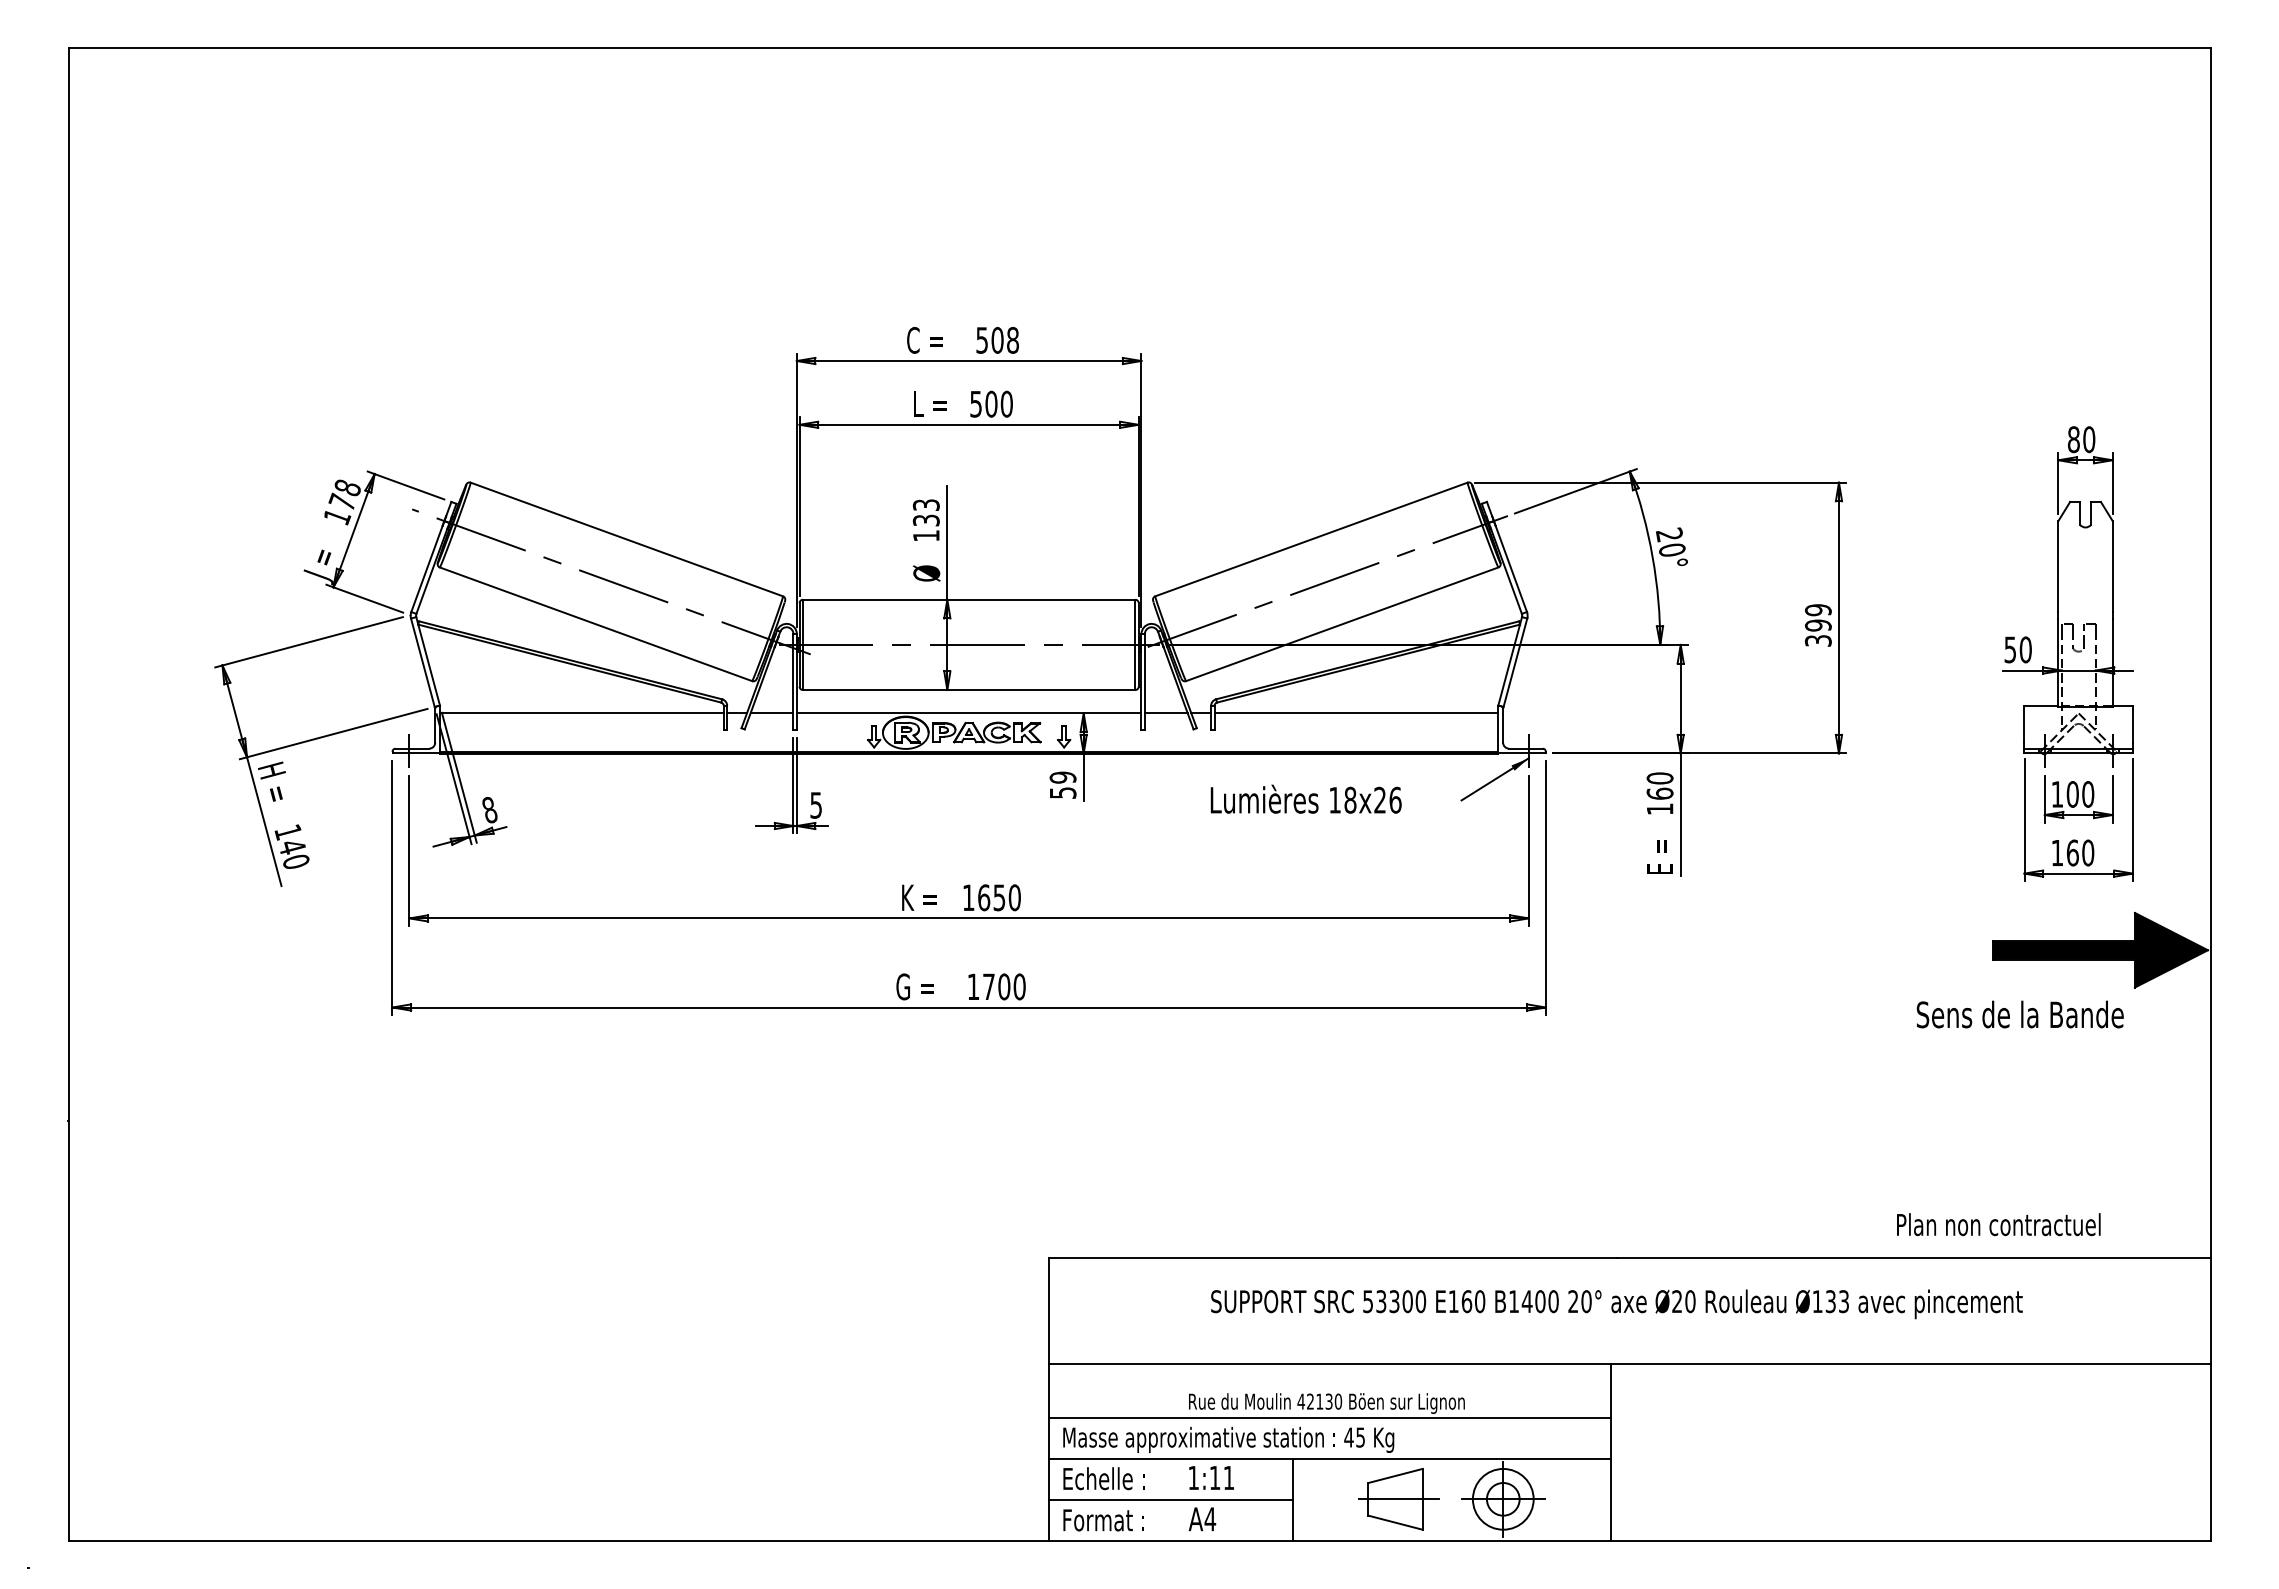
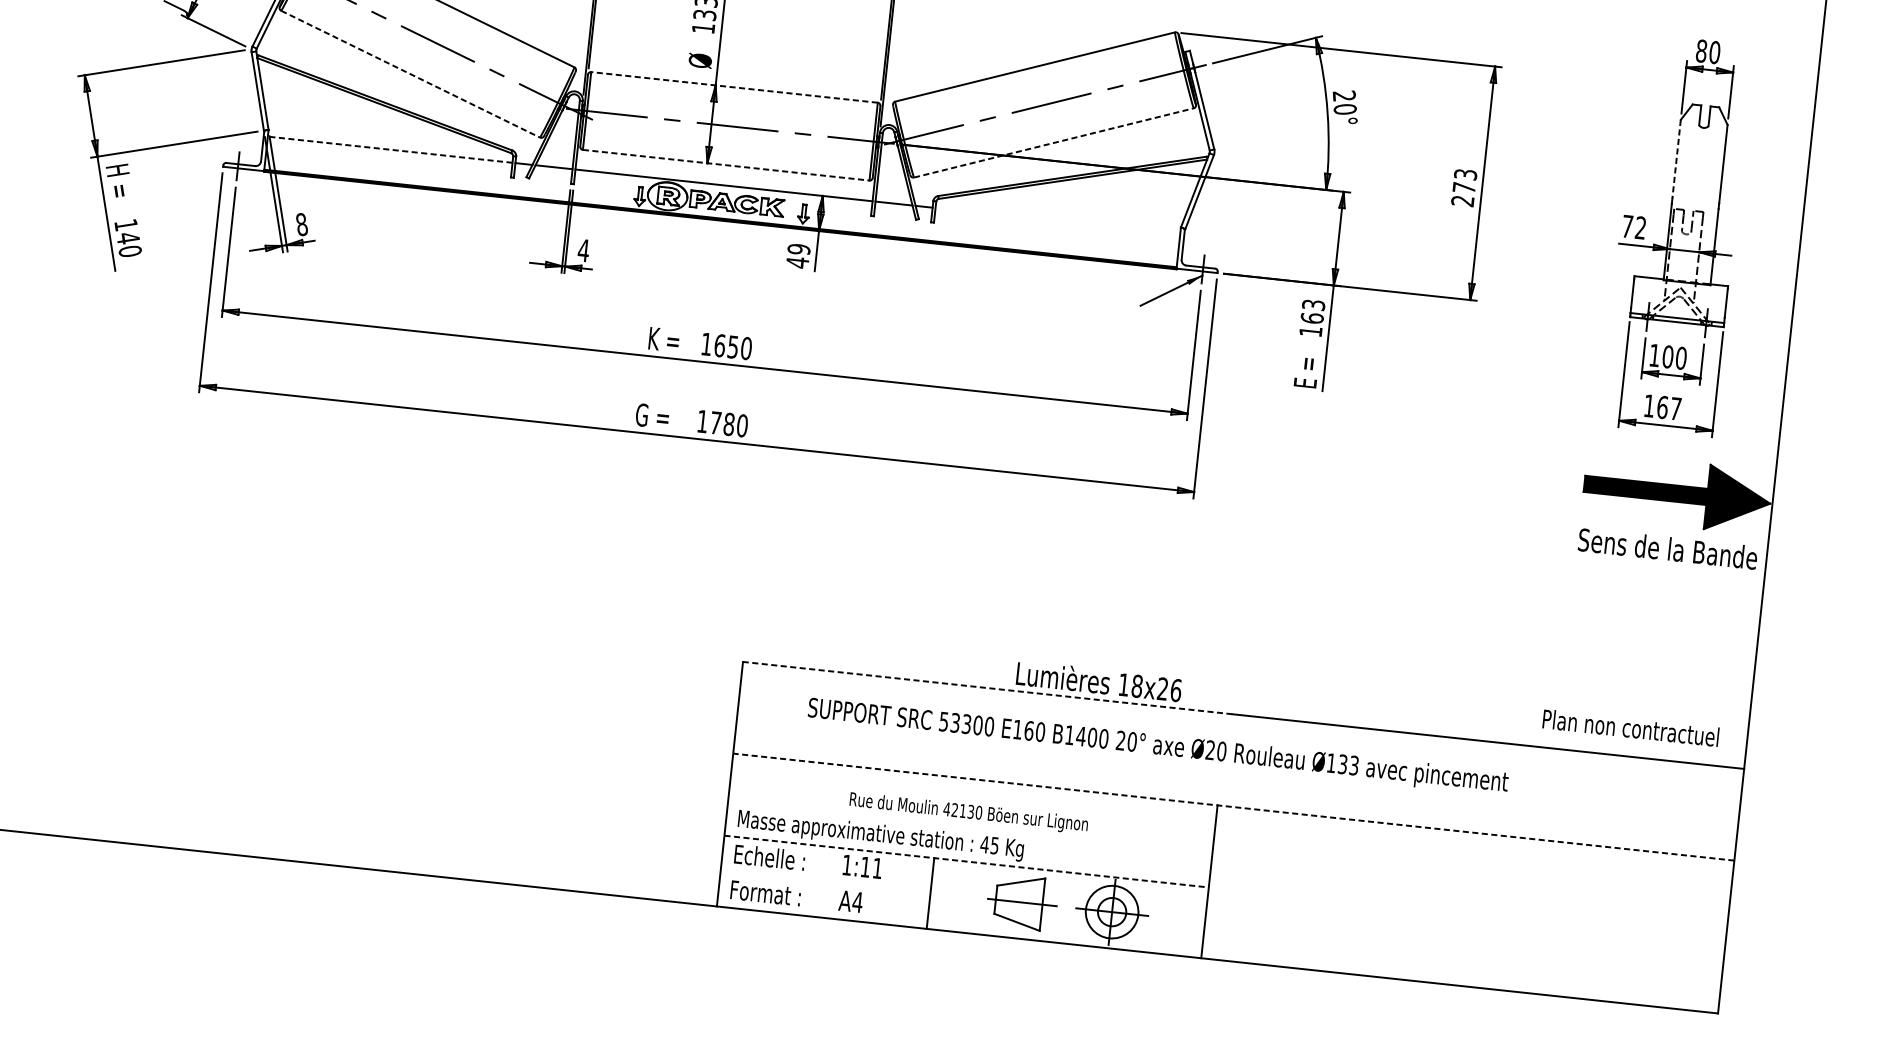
line: (2058, 567) -> (1676, 159), solid -> dashed
line: (968, 599) -> (733, 87), solid -> dashed
line: (596, 624) -> (410, 74), solid -> dashed
line: (1342, 624) -> (1054, 143), solid -> dashed
text: (1818, 625) -> (1464, 187), 399 -> 273
text: (2017, 649) -> (1633, 226), 50 -> 72
line: (969, 690) -> (726, 165), solid -> dashed
line: (581, 713) -> (389, 149), solid -> dashed
line: (1356, 713) -> (1057, 221), removed
text: (1659, 778) -> (1313, 305), 160 -> 163
text: (1063, 792) -> (798, 262), 59 -> 49
text: (1305, 798) -> (1098, 680), moved
text: (815, 805) -> (583, 250), 5 -> 4
text: (2088, 852) -> (1676, 408), 160 -> 167
text: (1004, 986) -> (729, 424), 1700 -> 1780
text: (2019, 1014) -> (1667, 548), moved
text: (1998, 1224) -> (1630, 727), moved
line: (1333, 1257) -> (988, 688), solid -> dashed
text: (1616, 1304) -> (1157, 747), moved
line: (1629, 1363) -> (1233, 806), solid -> dashed
line: (1330, 1418) -> (970, 826), removed
line: (1330, 1459) -> (966, 861), solid -> dashed
line: (1170, 1500) -> (825, 882), removed

